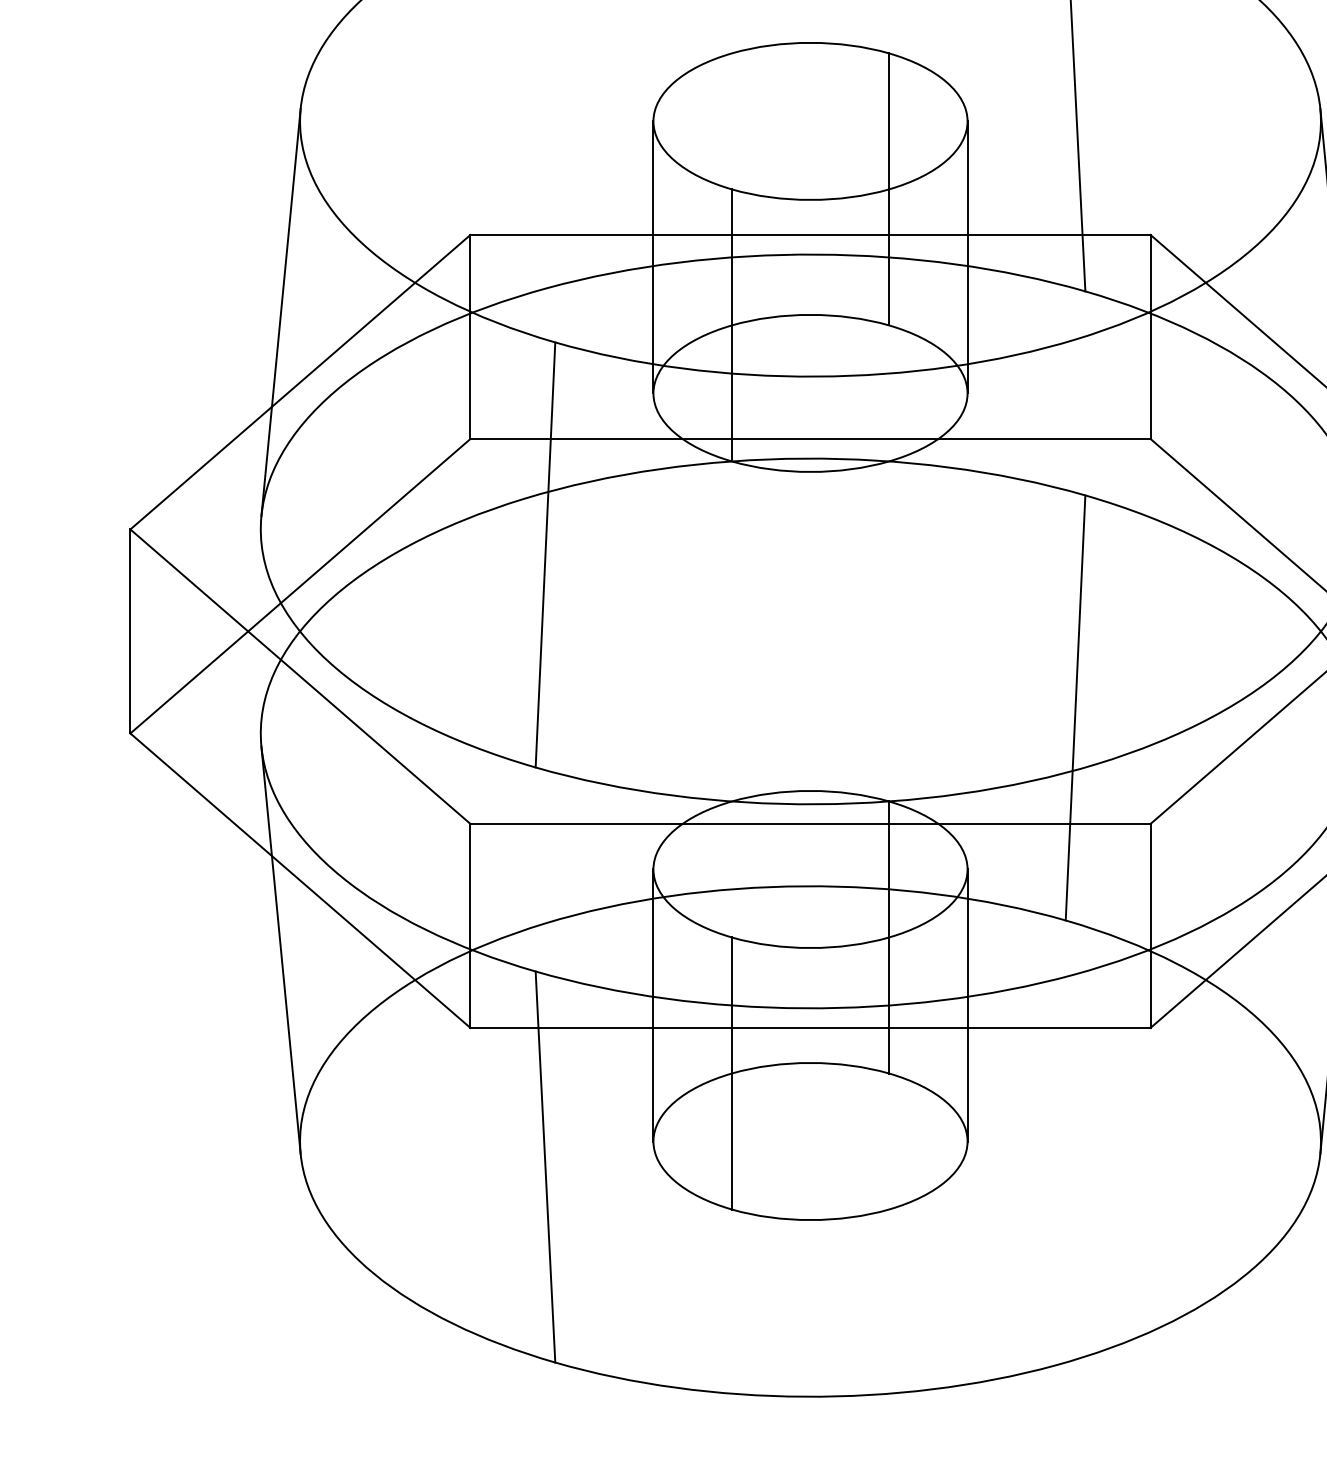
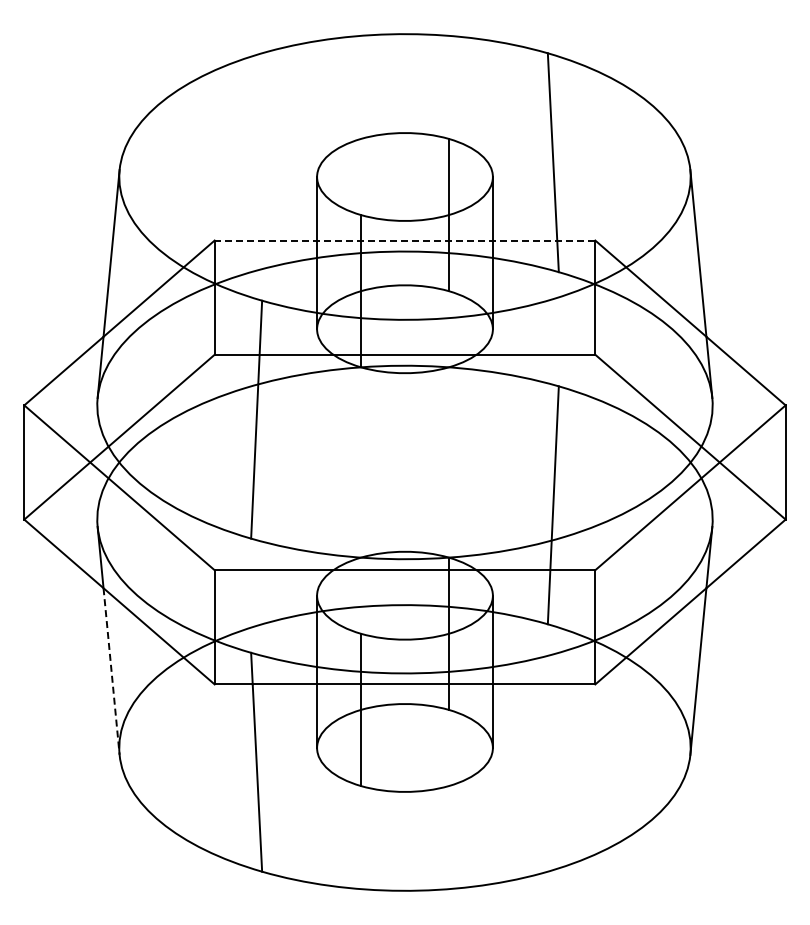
line: (809, 234) -> (404, 240), solid -> dashed
line: (286, 1004) -> (111, 671), solid -> dashed

